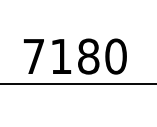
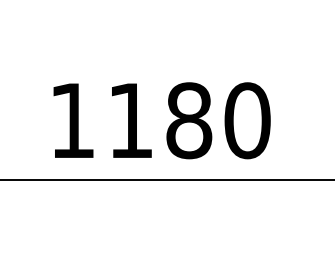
text: (33, 56) -> (71, 120), 7180 -> 1180

